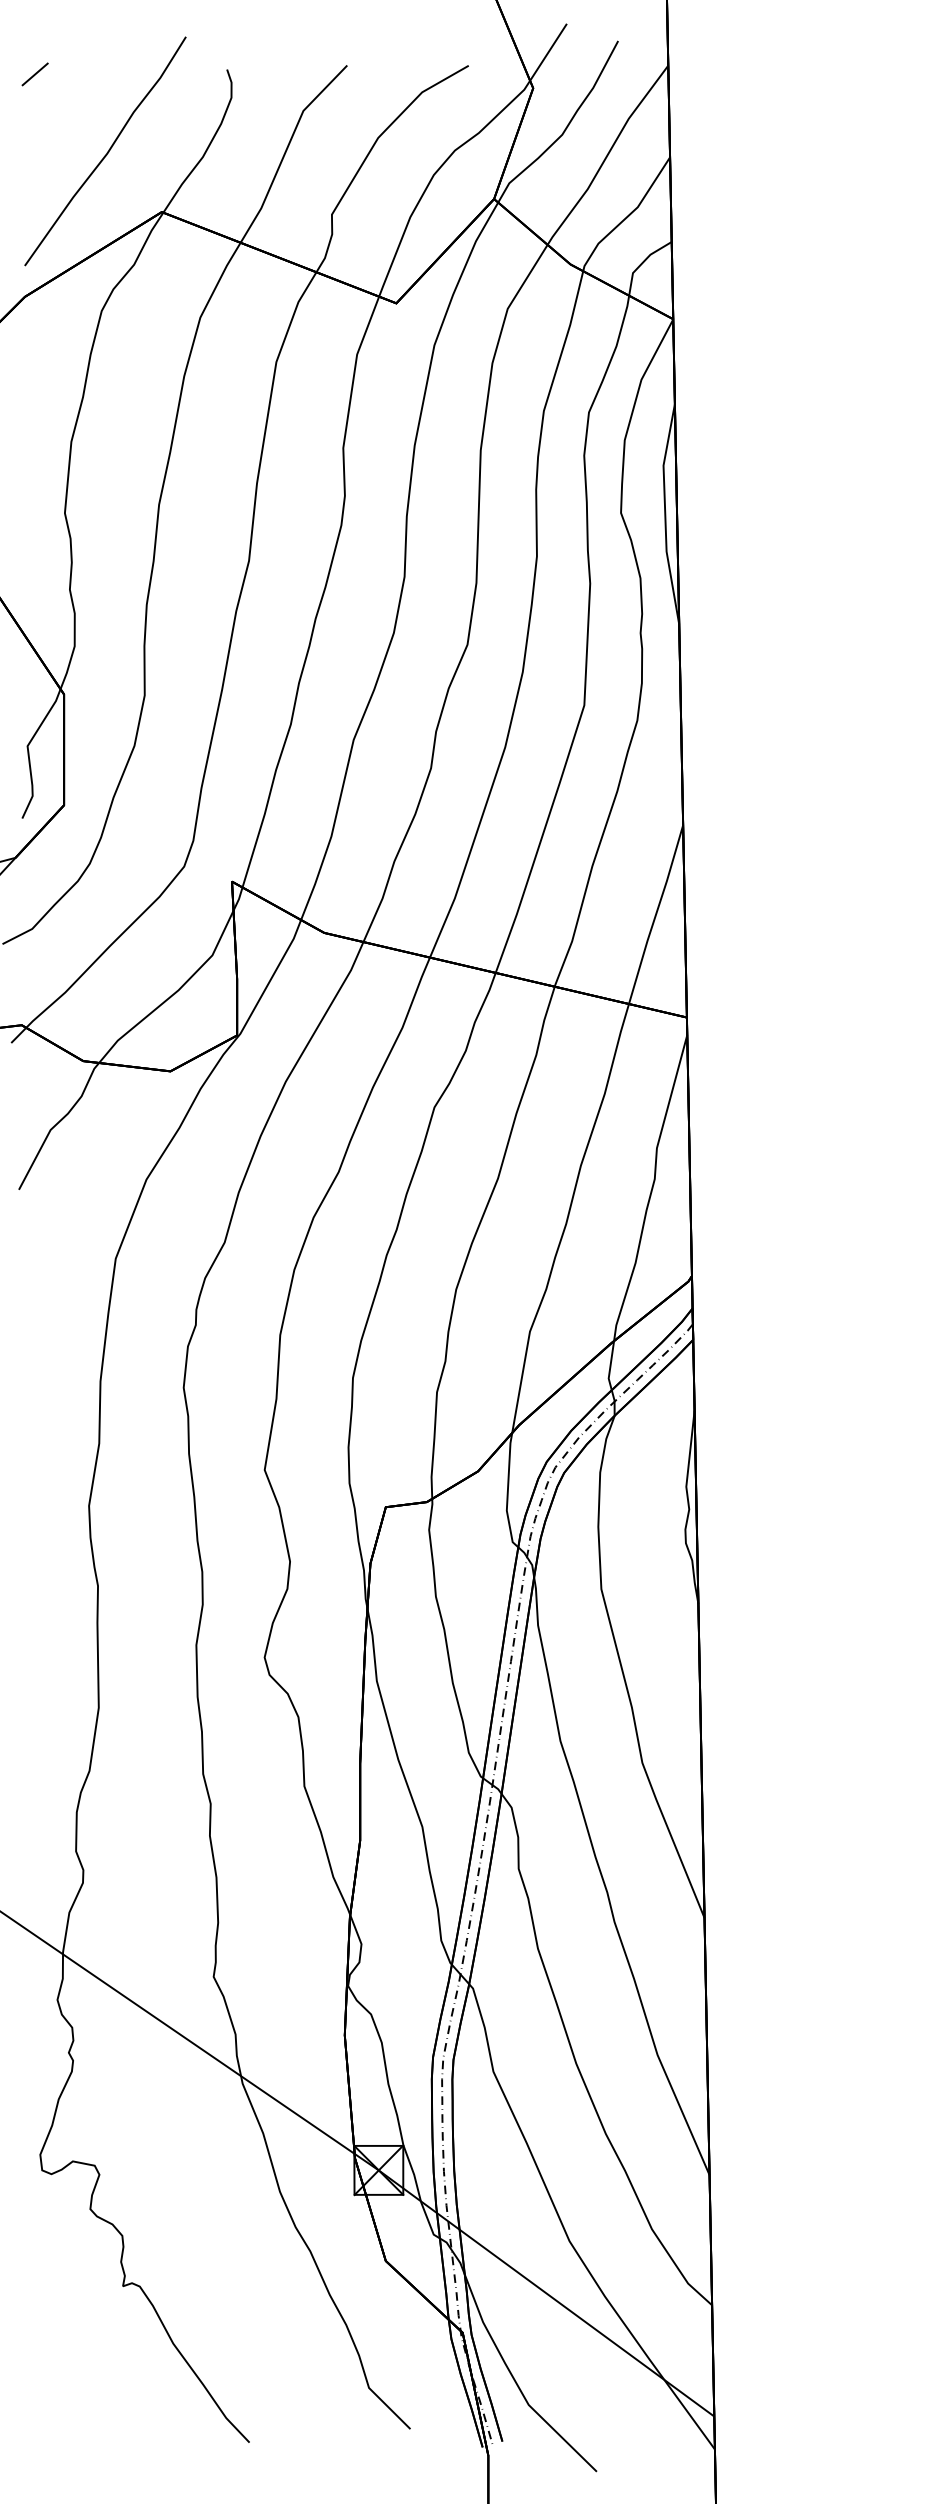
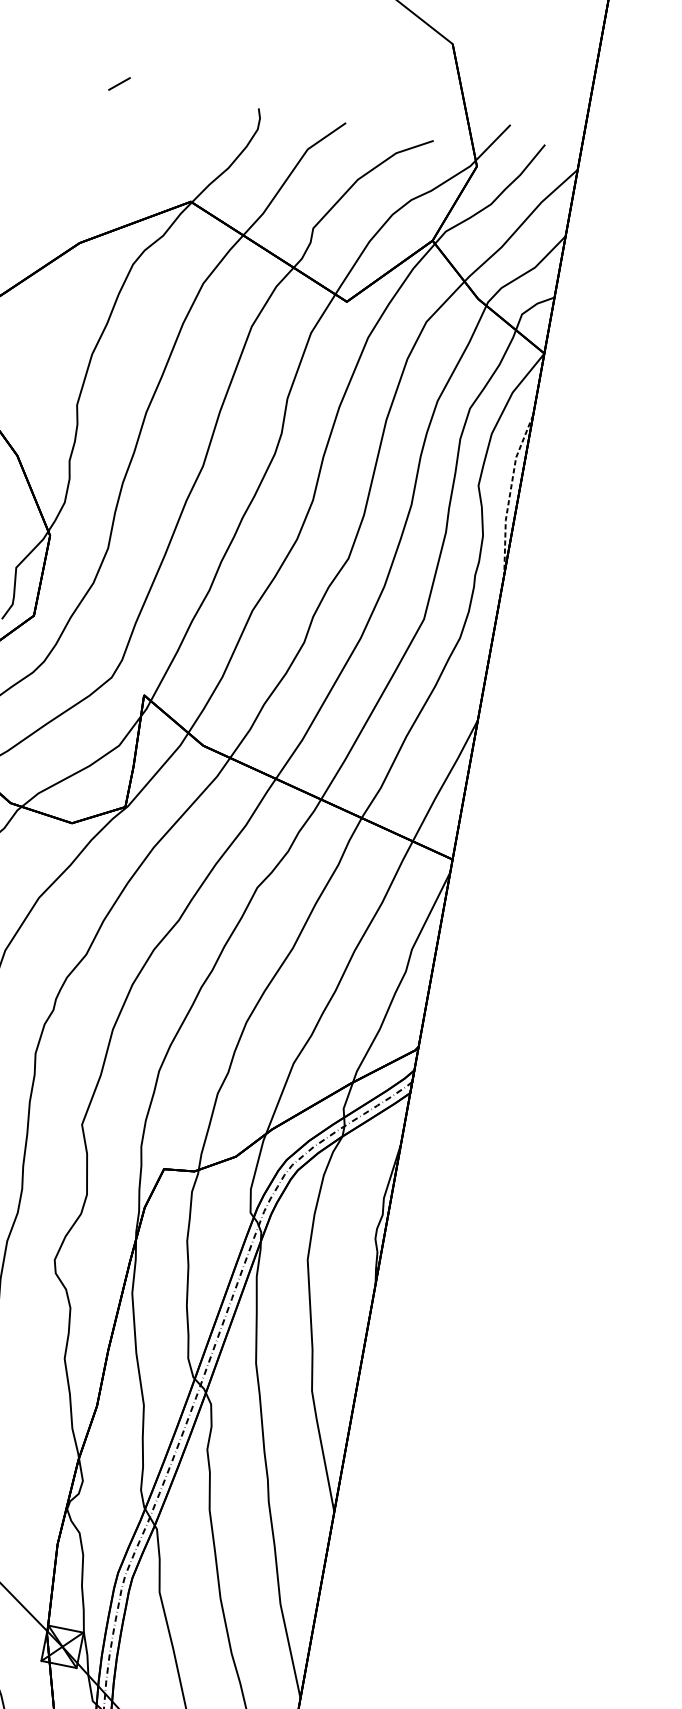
curve: (106, 152) -> (159, 150), removed
line: (665, 514) -> (510, 493), solid -> dashed

